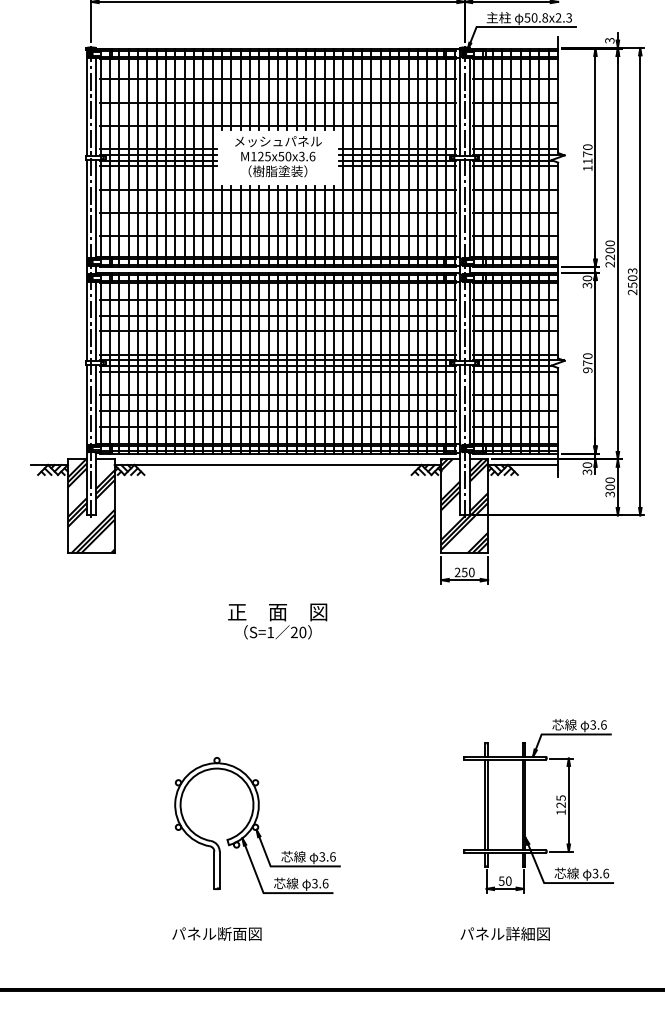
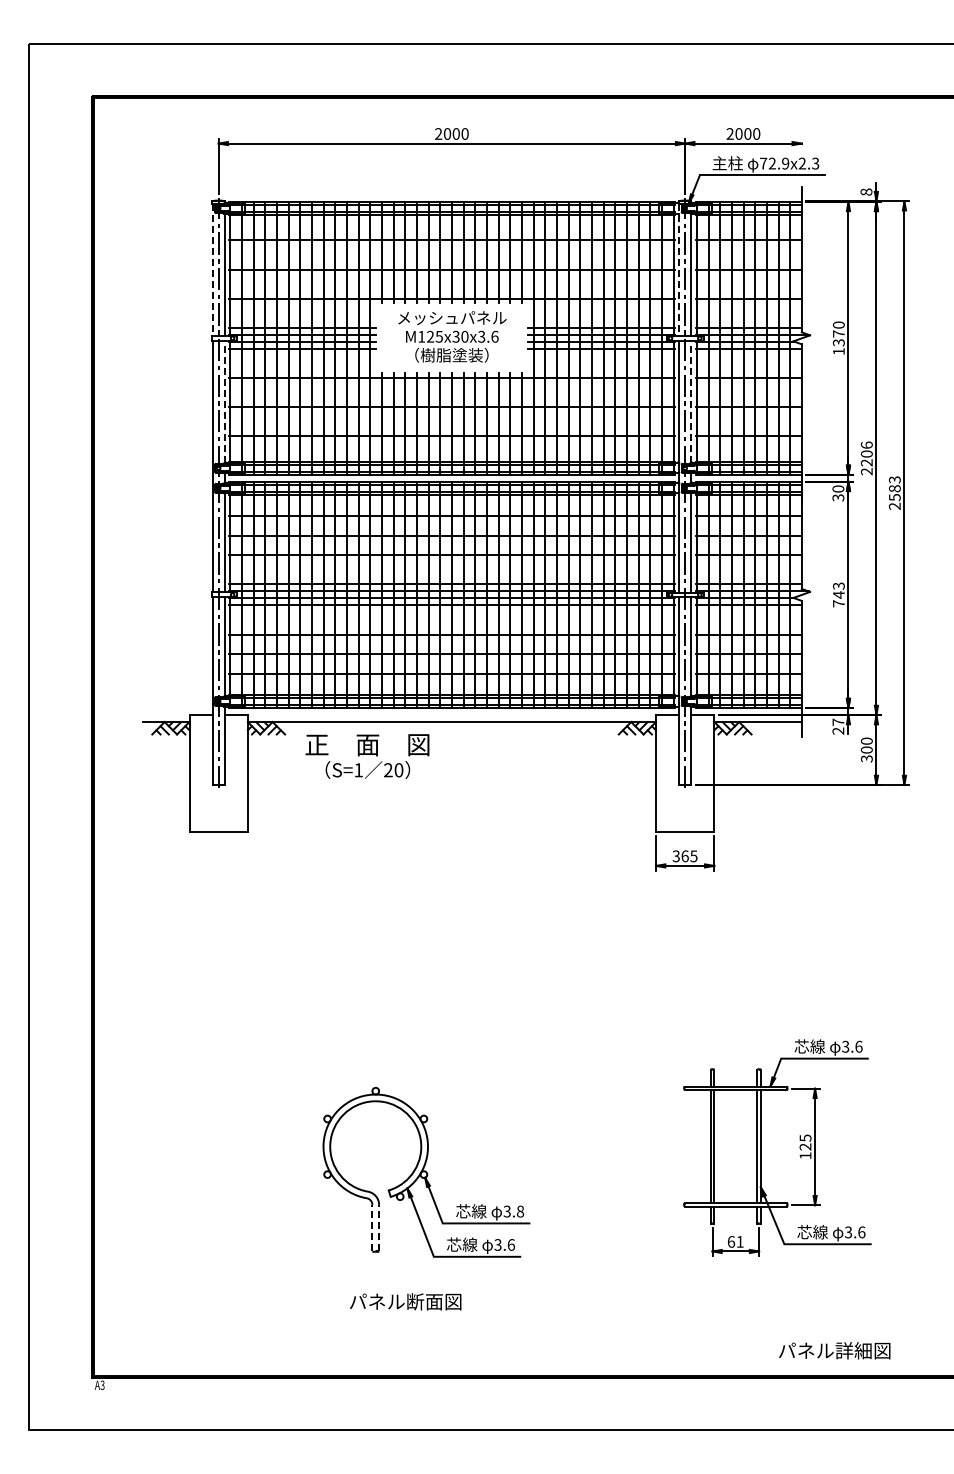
text: (536, 17) -> (774, 163), 50.8x2.3 -> 72.9x2.3
text: (609, 40) -> (866, 191), 3 -> 8
line: (86, 103) -> (212, 270), solid -> dashed
line: (460, 103) -> (679, 270), solid -> dashed
text: (280, 155) -> (455, 335), M125x50x3.6 -> M125x30x3.6
text: (587, 161) -> (838, 342), 1170 -> 1370
line: (95, 208) -> (224, 401), solid -> dashed
line: (469, 208) -> (691, 401), solid -> dashed
text: (609, 242) -> (866, 444), 2200 -> 2206
text: (632, 278) -> (894, 488), 2503 -> 2583
text: (587, 362) -> (838, 594), 970 -> 743
text: (587, 468) -> (838, 726), 30 -> 27
hatch: (91, 506) -> (218, 773), removed
hatch: (465, 506) -> (685, 773), removed
text: (464, 572) -> (684, 856), 250 -> 365
text: (277, 621) -> (367, 756), moved
text: (332, 856) -> (520, 1211), 3.6 -> 3.8
line: (214, 869) -> (372, 1227), solid -> dashed
line: (220, 869) -> (379, 1227), solid -> dashed
text: (505, 880) -> (735, 1241), 50 -> 61
text: (216, 933) -> (405, 1301), moved
text: (505, 933) -> (834, 1350), moved

